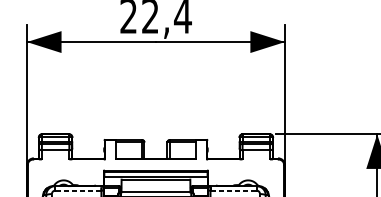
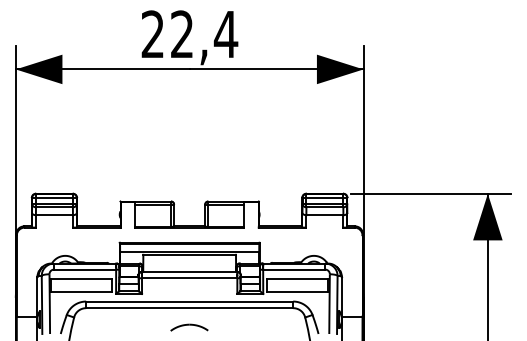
line: (78, 190) -> (85, 269), dashed -> solid
line: (233, 190) -> (294, 269), dashed -> solid

